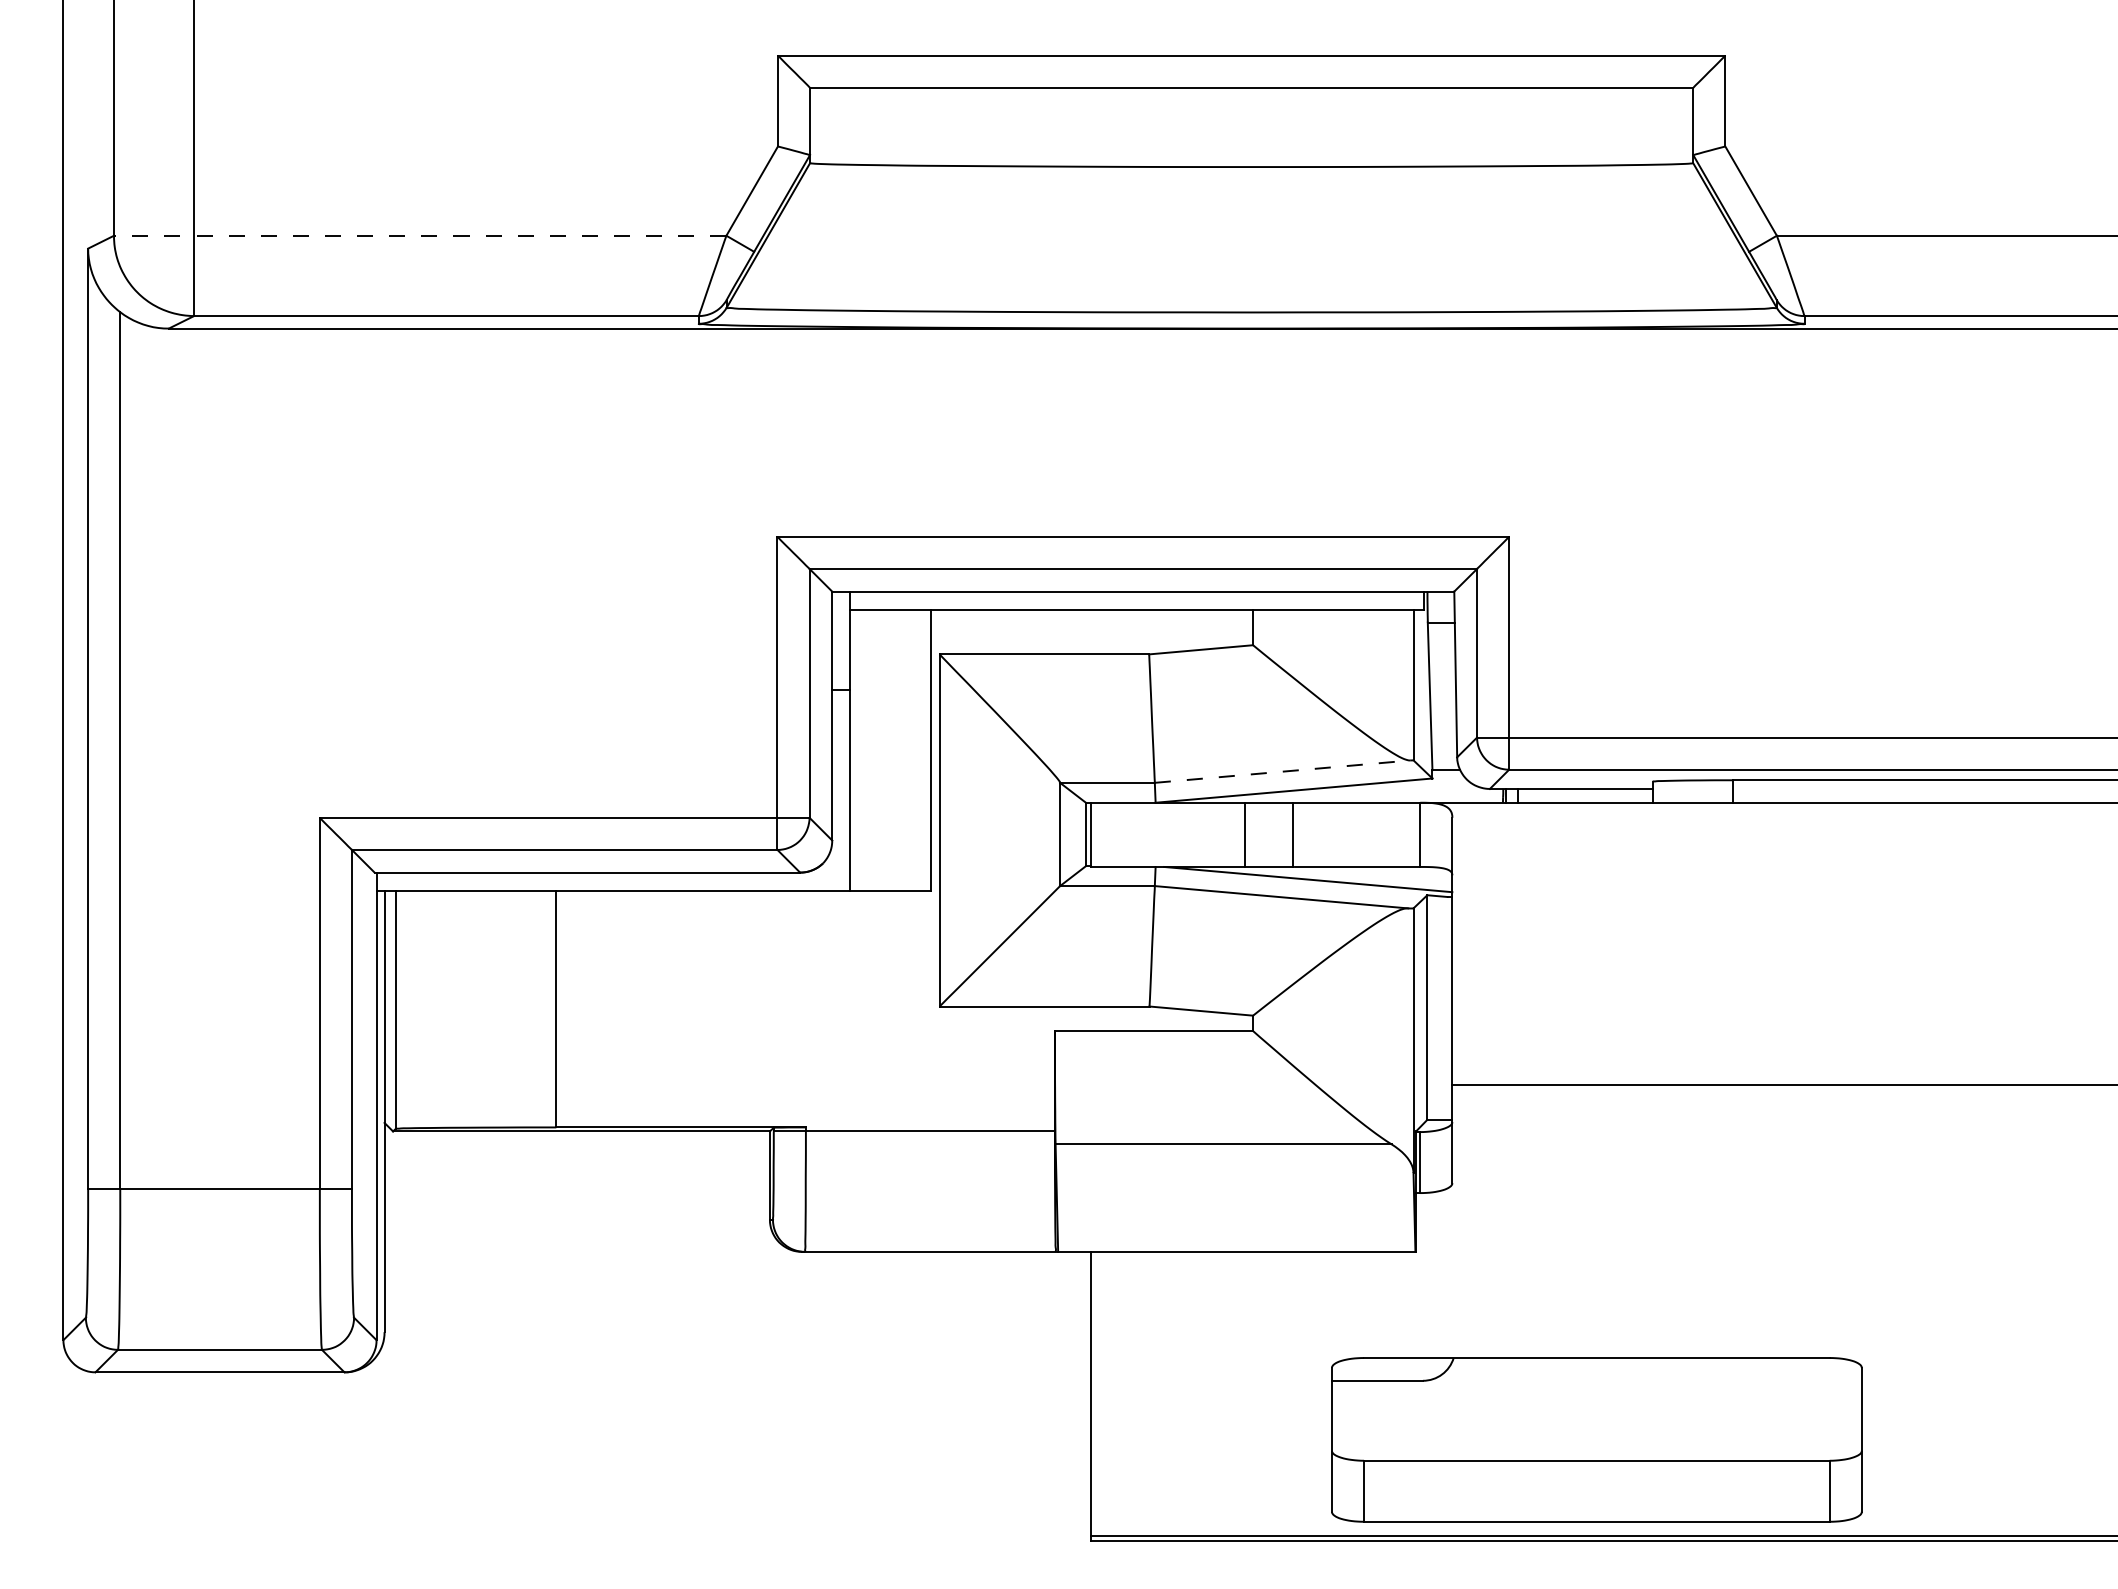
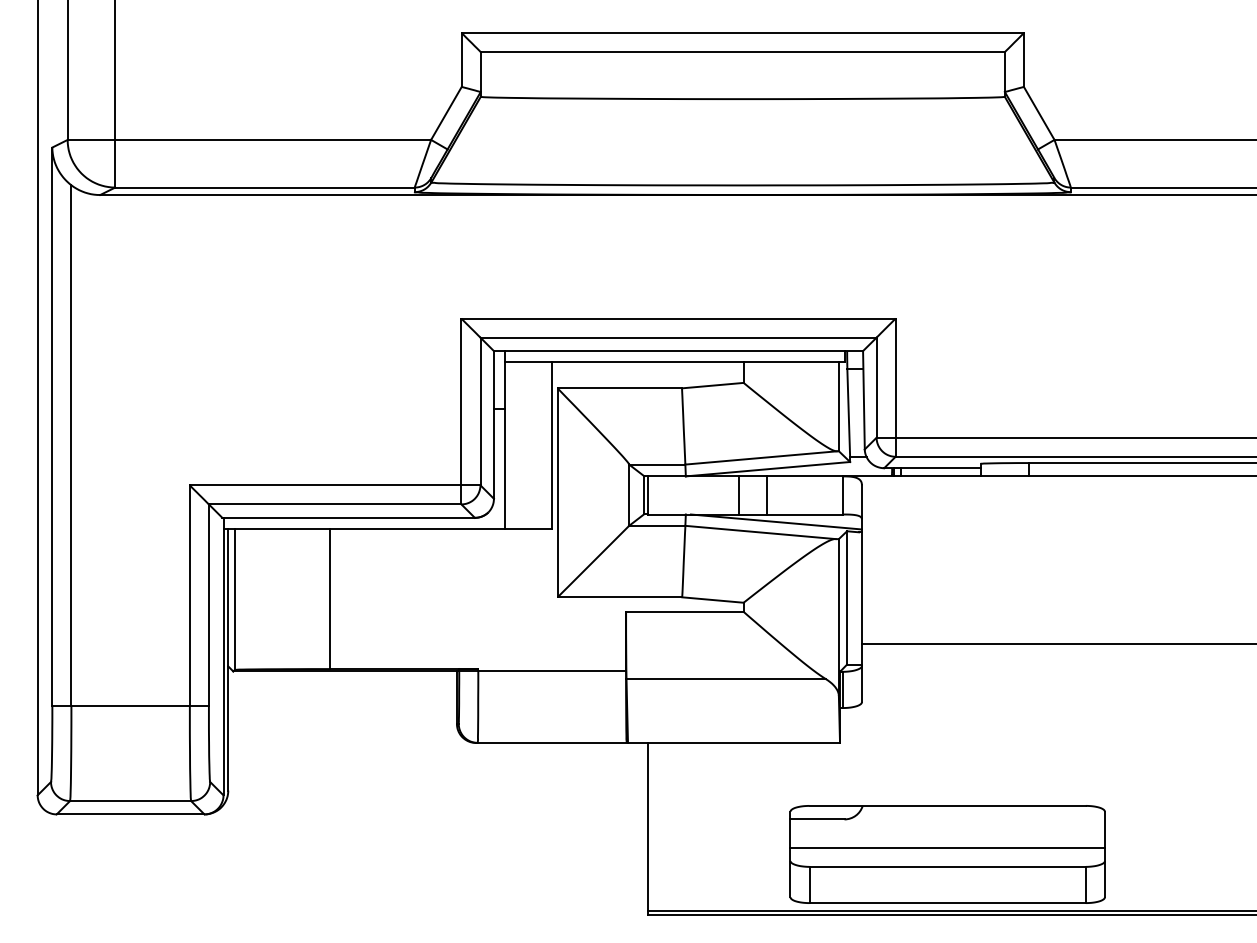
line: (420, 235) -> (249, 139), dashed -> solid
line: (1283, 770) -> (761, 457), dashed -> solid
line: (1596, 1429) -> (947, 848), added

